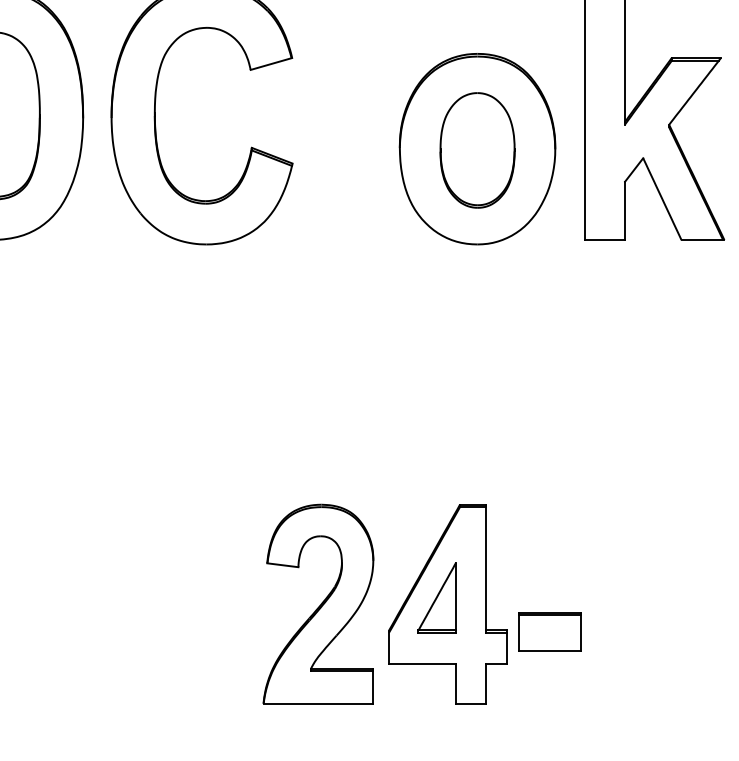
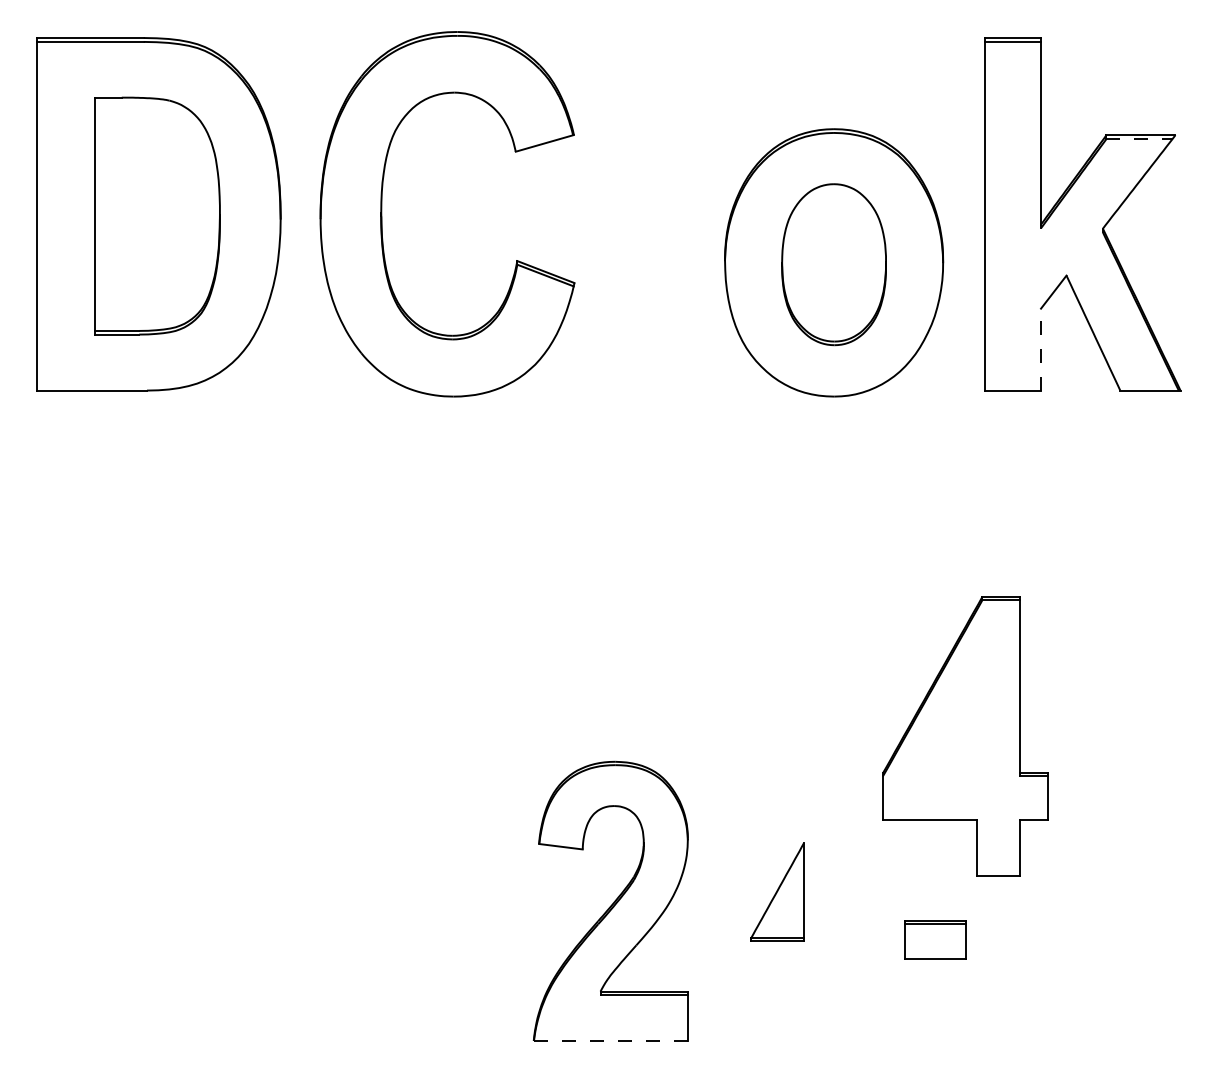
line: (695, 61) -> (1139, 139), solid -> dashed
line: (625, 210) -> (1041, 349), solid -> dashed
part: (447, 604) -> (965, 736), moved
part: (549, 631) -> (935, 939), size x0.7
line: (318, 704) -> (610, 1041), solid -> dashed

